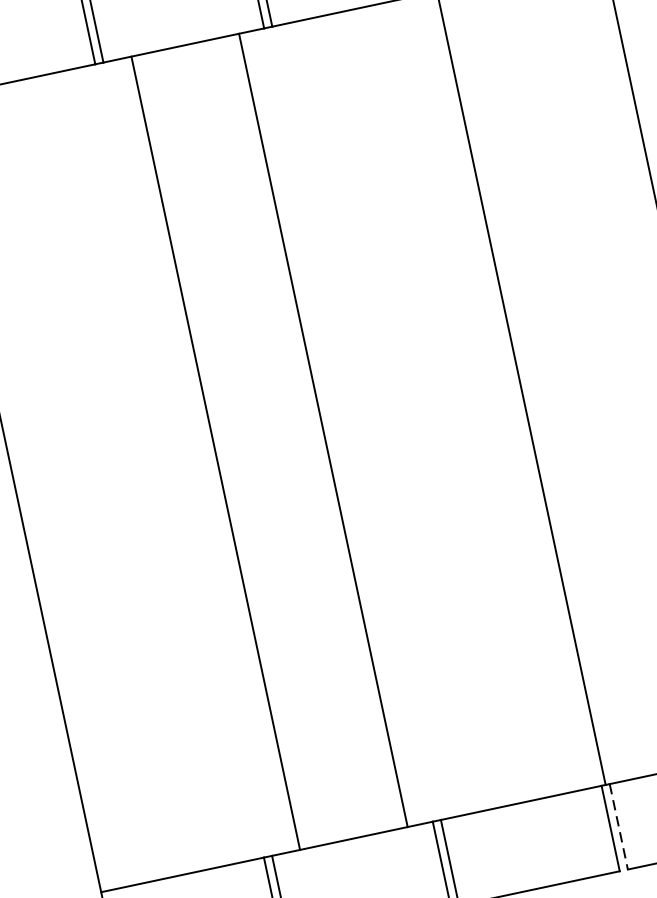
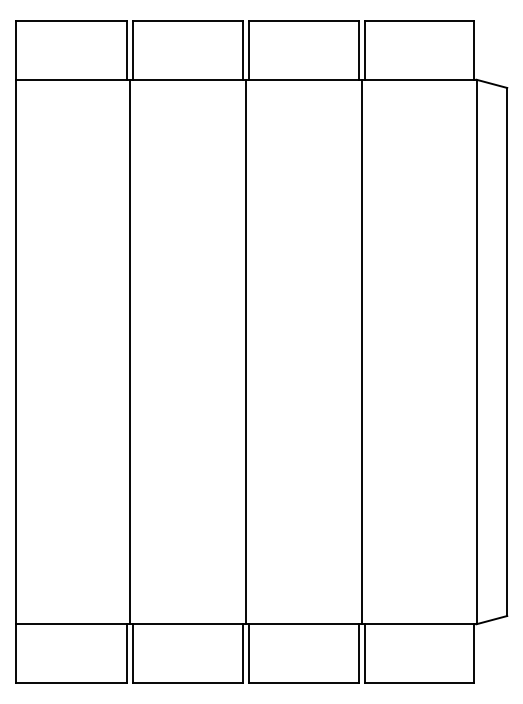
line: (323, 429) -> (246, 351), moved
line: (215, 452) -> (130, 351), moved
line: (618, 828) -> (364, 654), dashed -> solid

